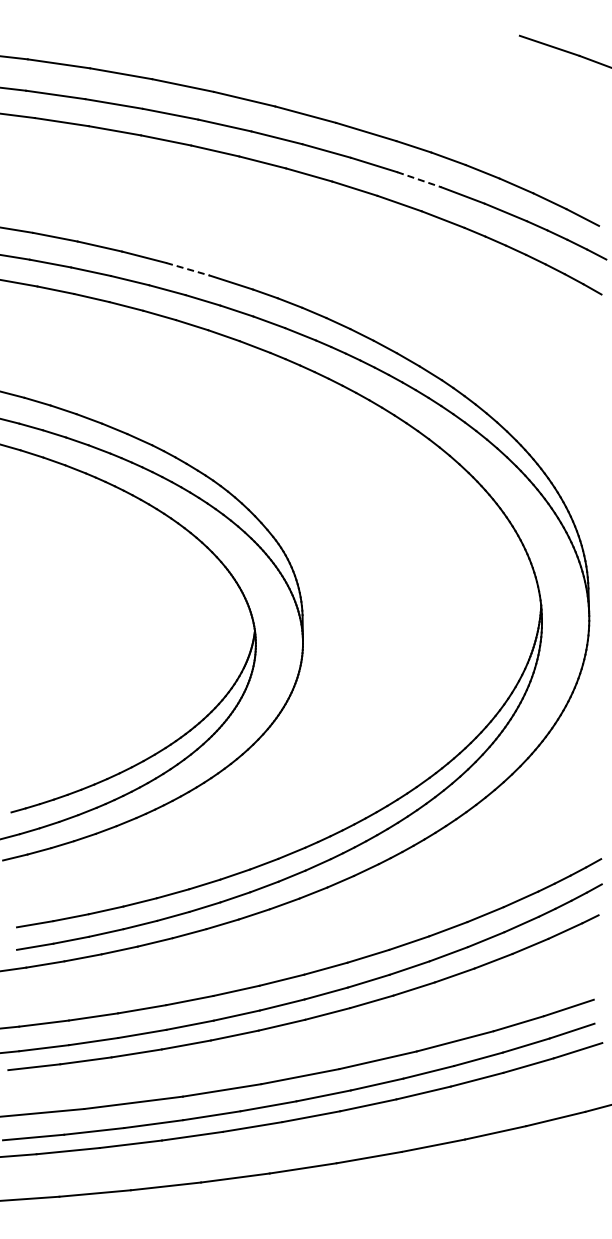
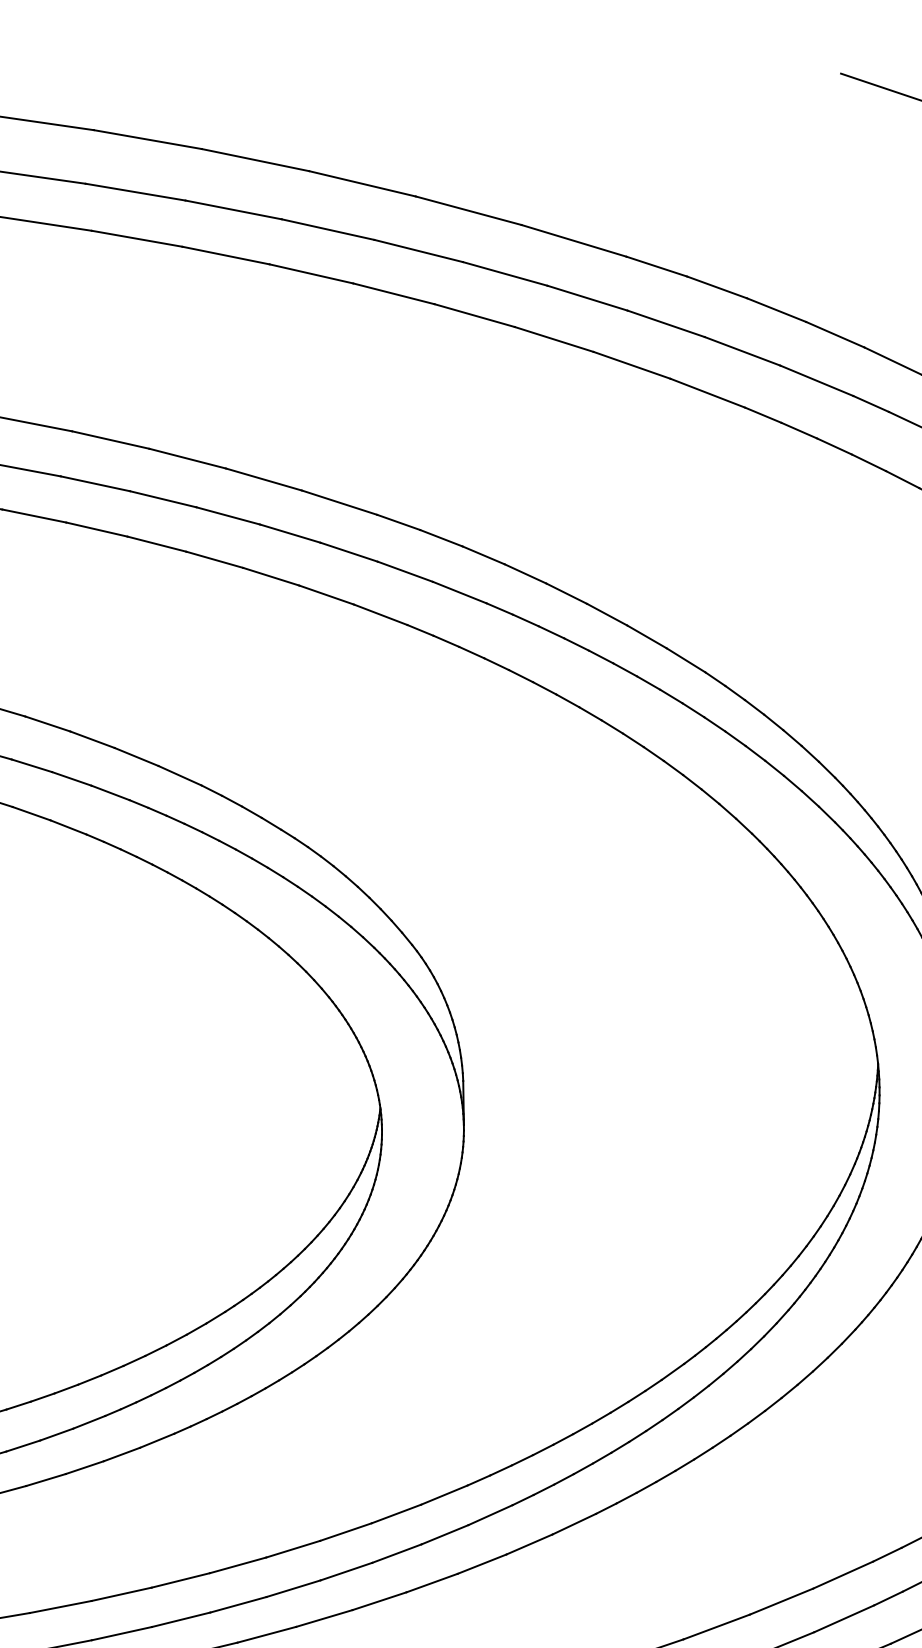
line: (419, 179) -> (666, 323), dashed -> solid
line: (187, 269) -> (263, 479), dashed -> solid

